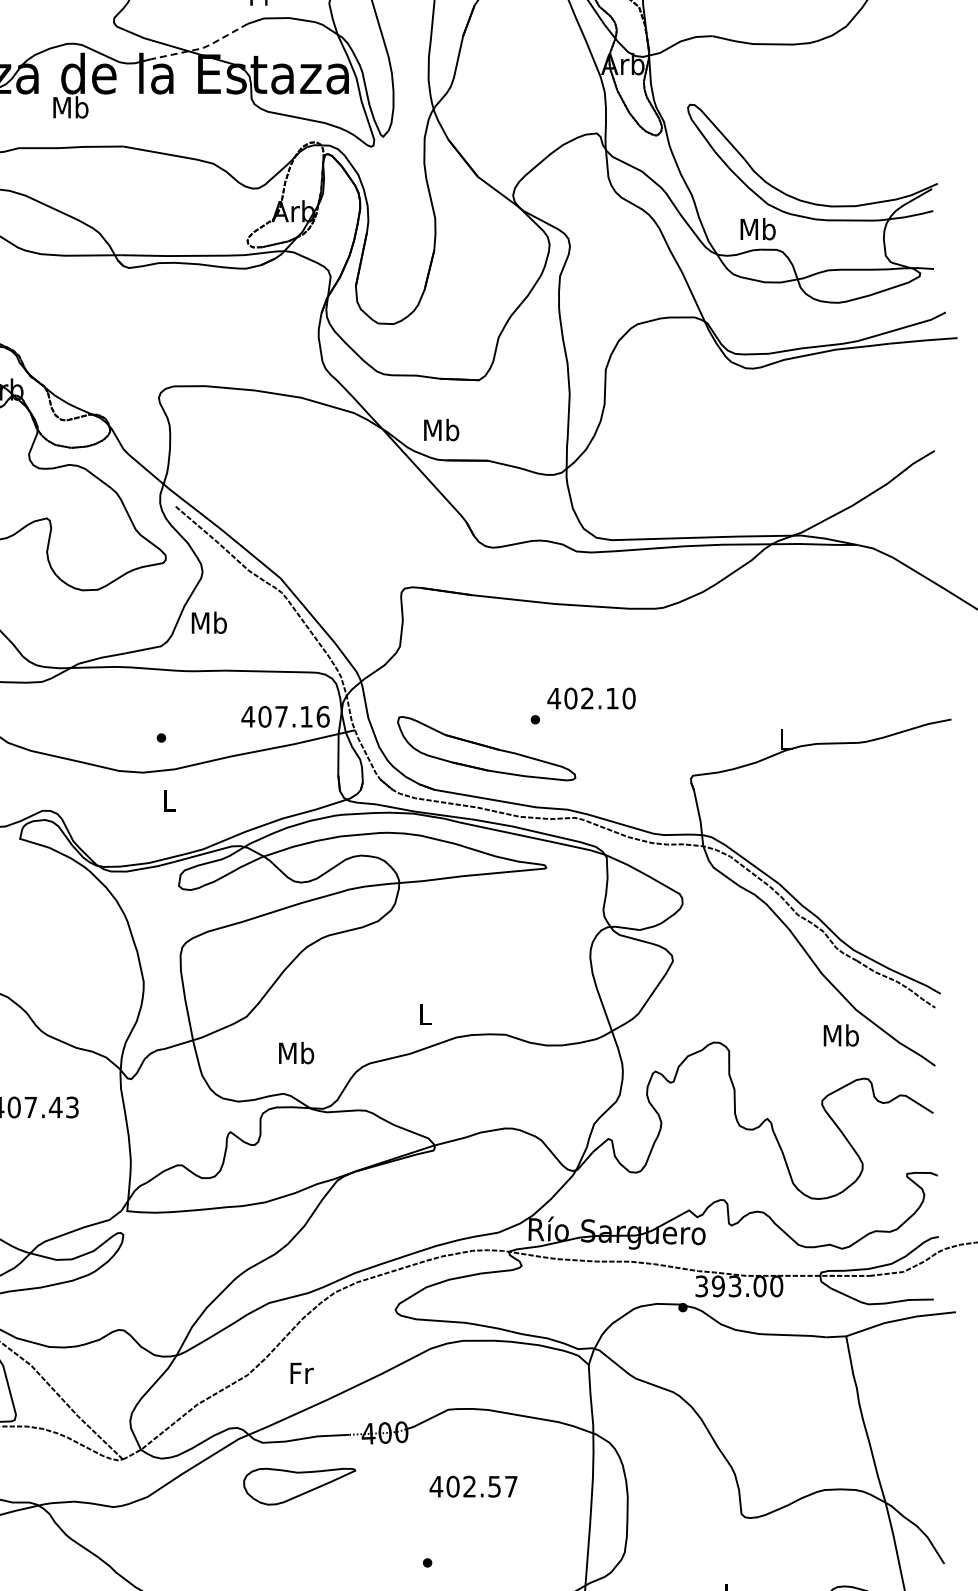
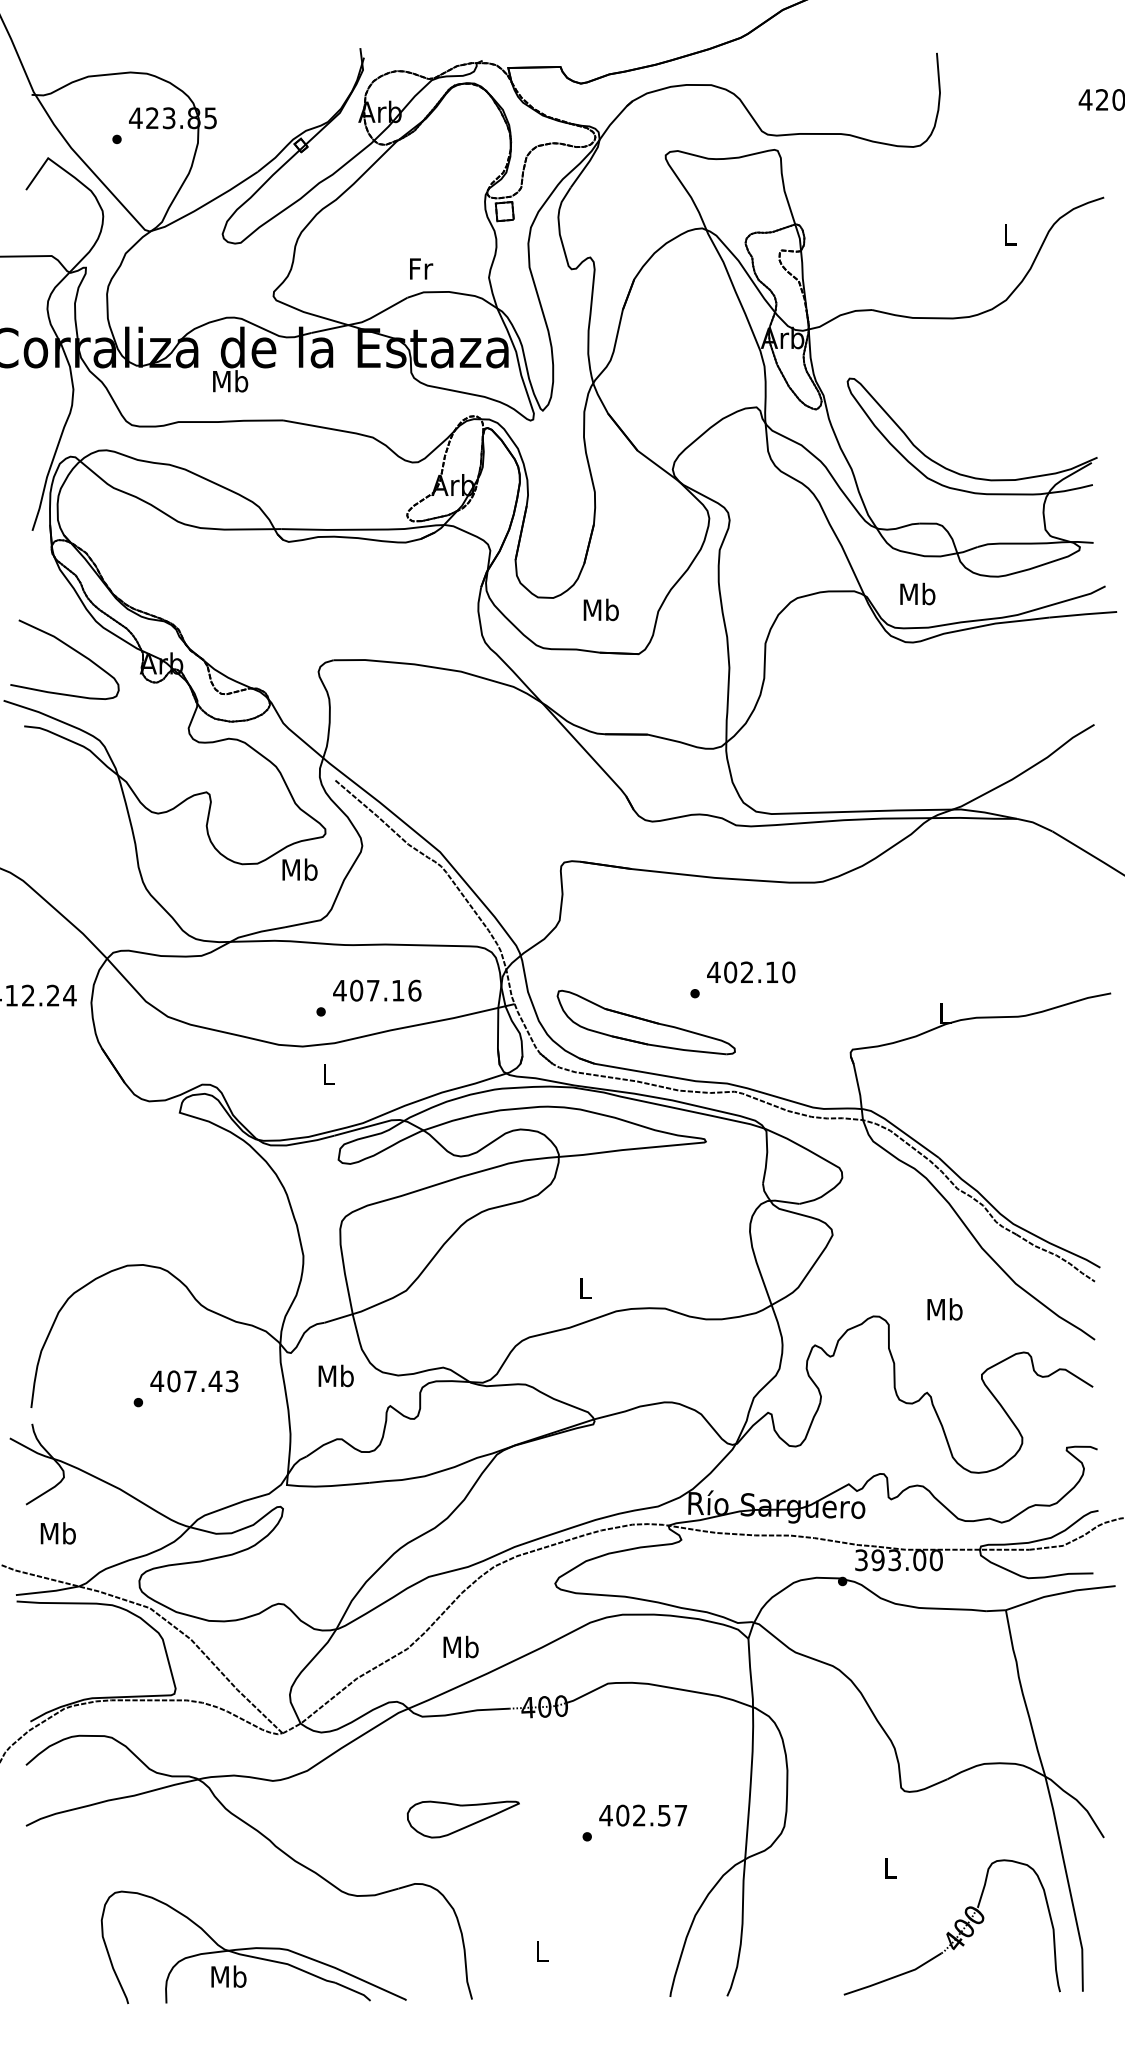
line: (201, 48) -> (361, 322), dashed -> solid
text: (757, 228) -> (917, 593), moved
text: (440, 429) -> (600, 609), moved
text: (208, 622) -> (299, 869), moved
text: (285, 716) -> (377, 990), moved
text: (840, 1035) -> (944, 1309), moved
text: (295, 1052) -> (335, 1375), moved
text: (300, 1372) -> (460, 1646), Fr -> Mb
part: (298, 1486) -> (462, 1819), moved
text: (473, 1486) -> (643, 1815), moved

